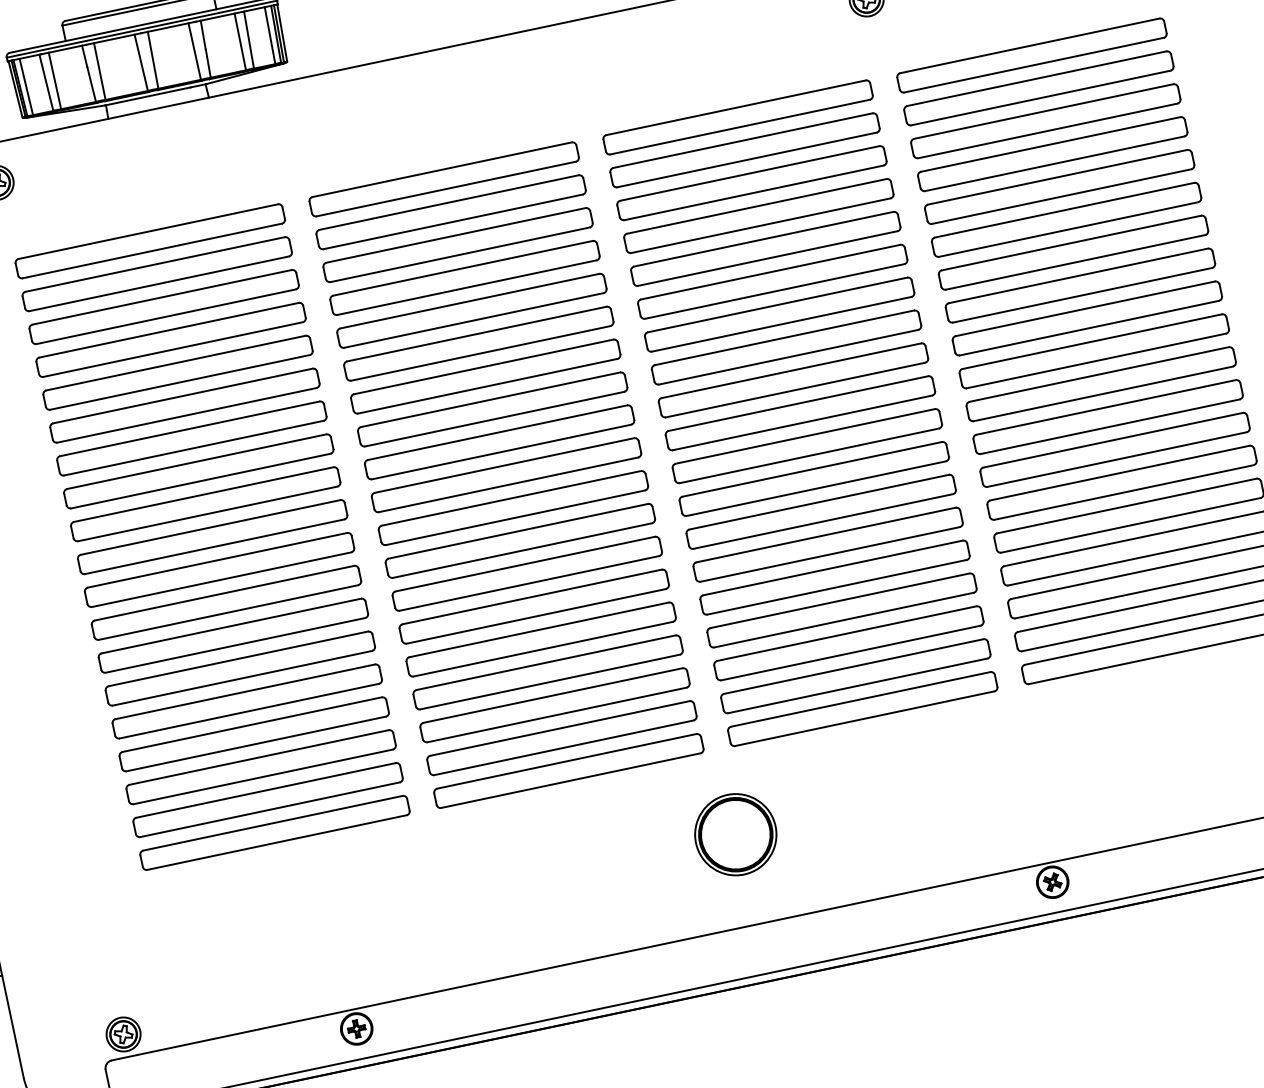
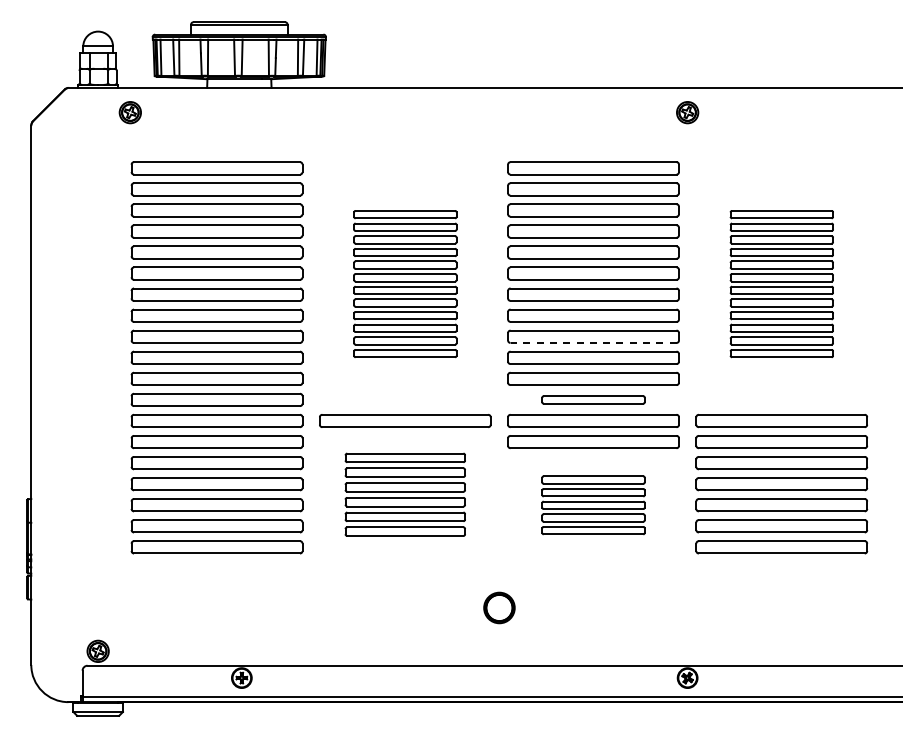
part: (1069, 235) -> (781, 283), size x0.6
part: (482, 359) -> (405, 283), size x0.6
line: (795, 390) -> (593, 343), solid -> dashed
part: (814, 478) -> (593, 399), size x0.6
part: (848, 643) -> (593, 505), size x0.6
part: (551, 688) -> (405, 494), size x0.7
part: (735, 833) -> (499, 607), size x0.6

